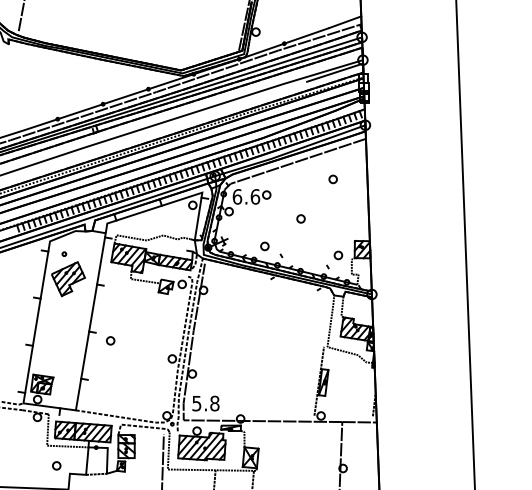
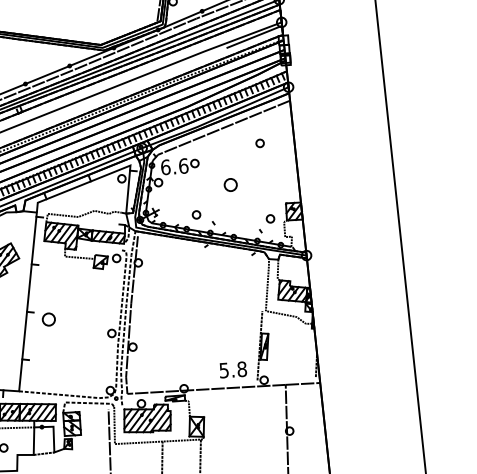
part: (300, 218) -> (230, 184), size x1.6
part: (110, 340) -> (48, 319), size x1.6
text: (205, 403) -> (232, 369), moved

